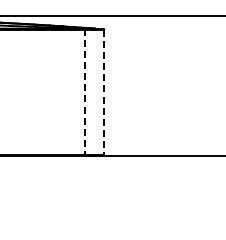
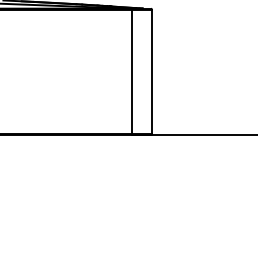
line: (84, 93) -> (132, 72), dashed -> solid
line: (104, 93) -> (152, 72), dashed -> solid

